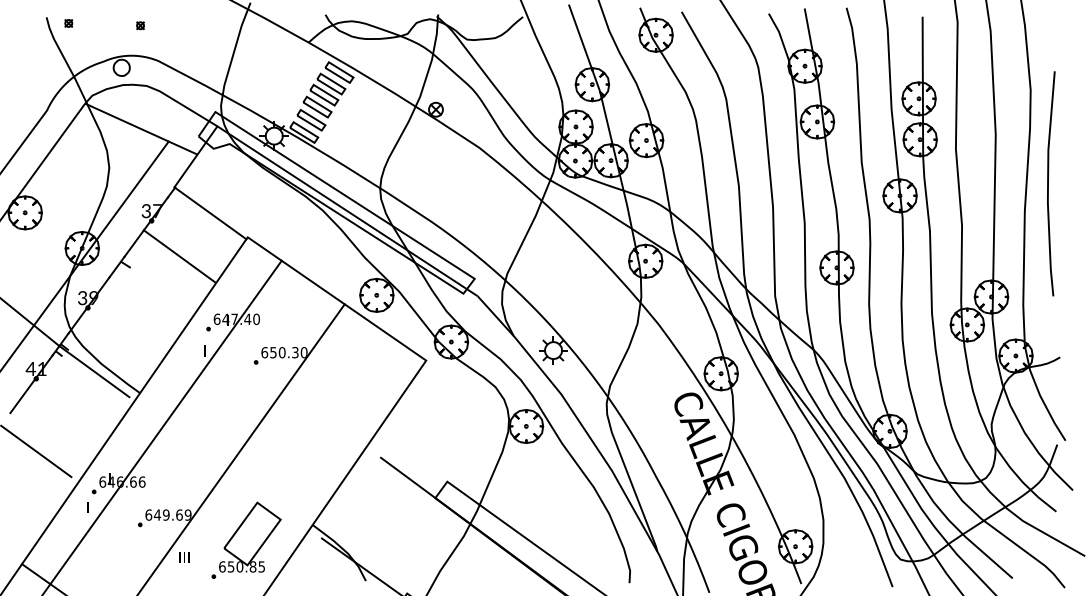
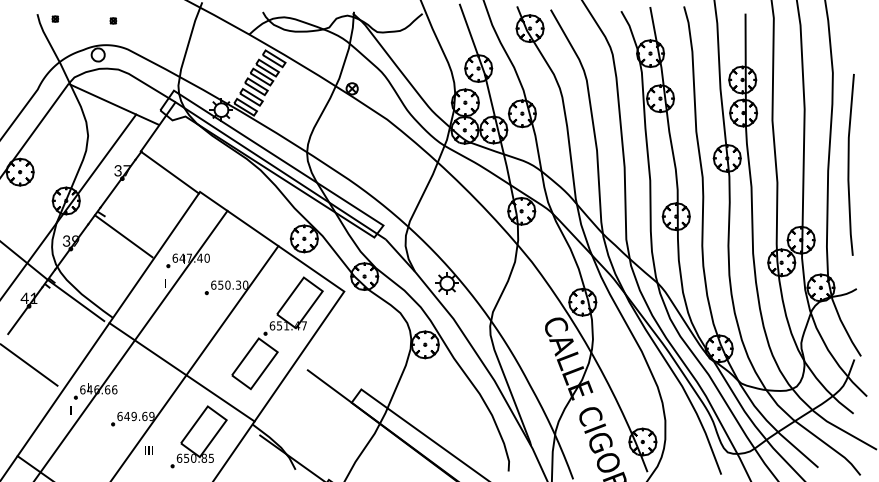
line: (1048, 183) -> (848, 164), moved
line: (178, 256) -> (123, 236), moved
part: (343, 412) -> (277, 333), added
line: (225, 460) -> (182, 372), added

